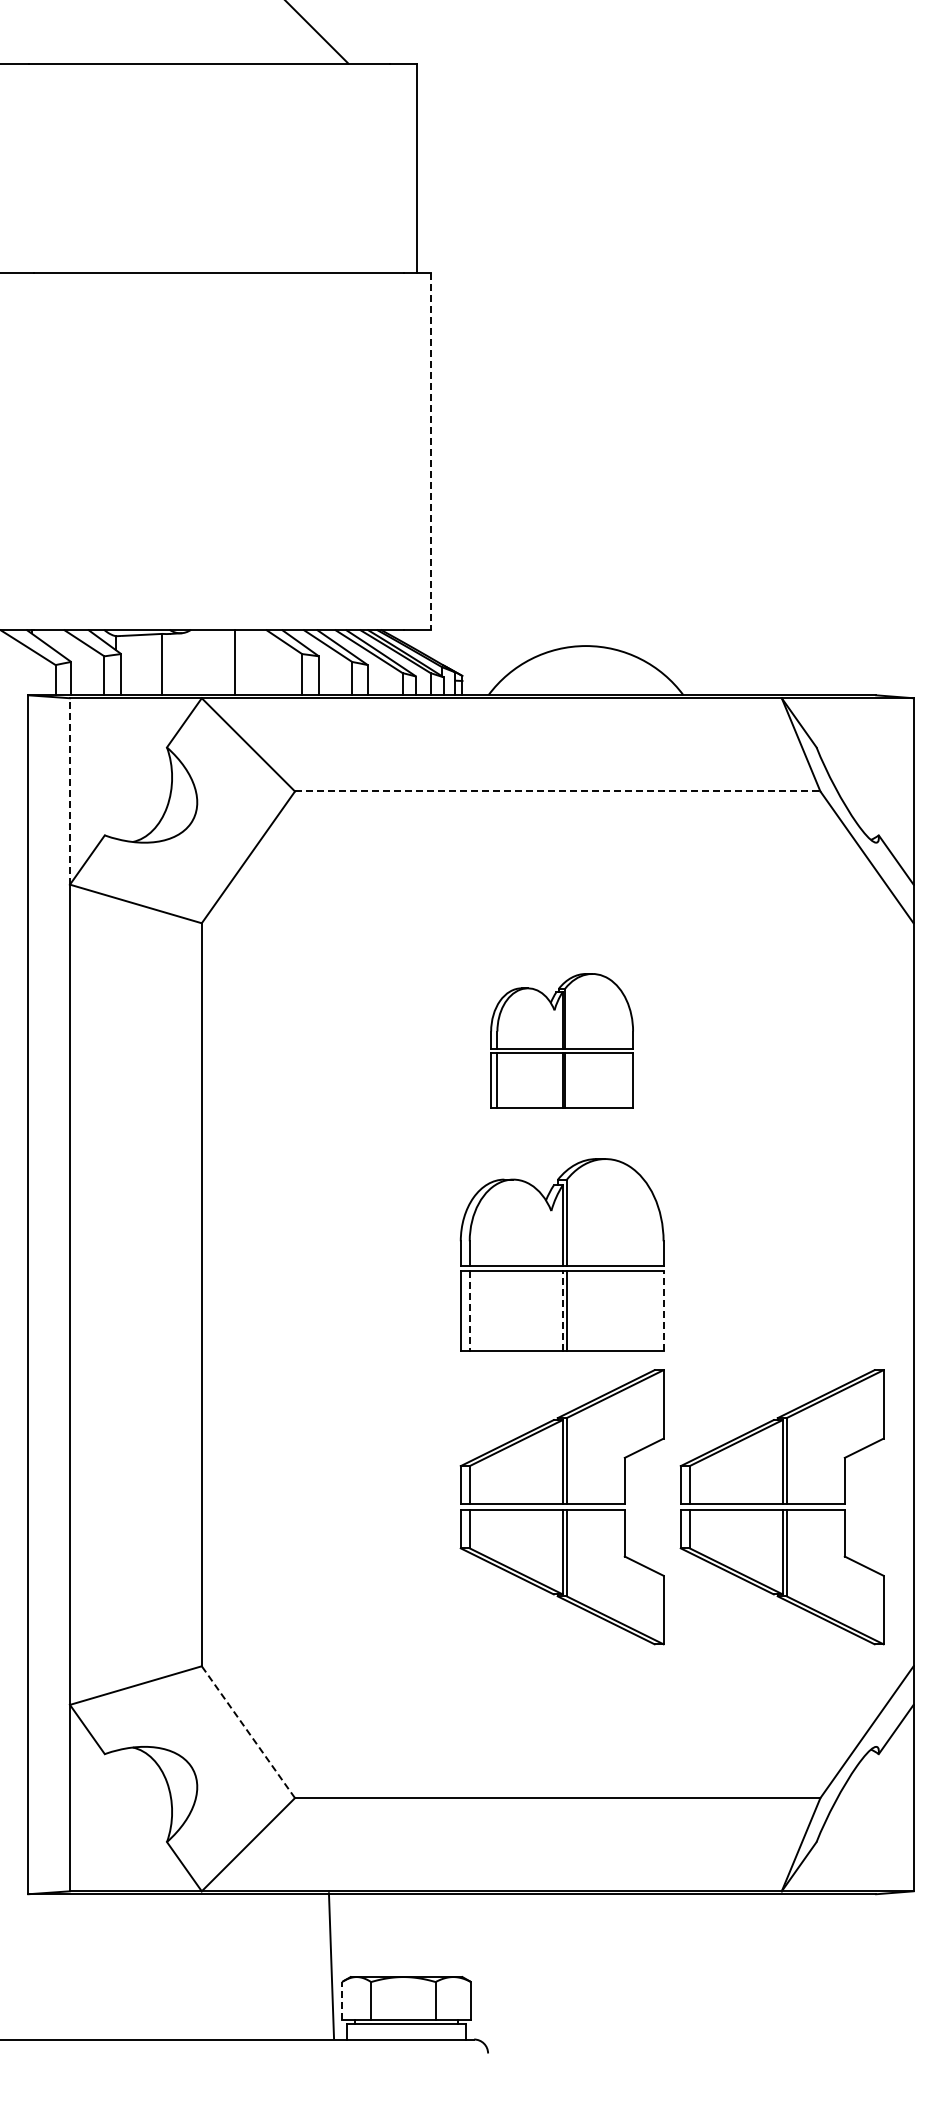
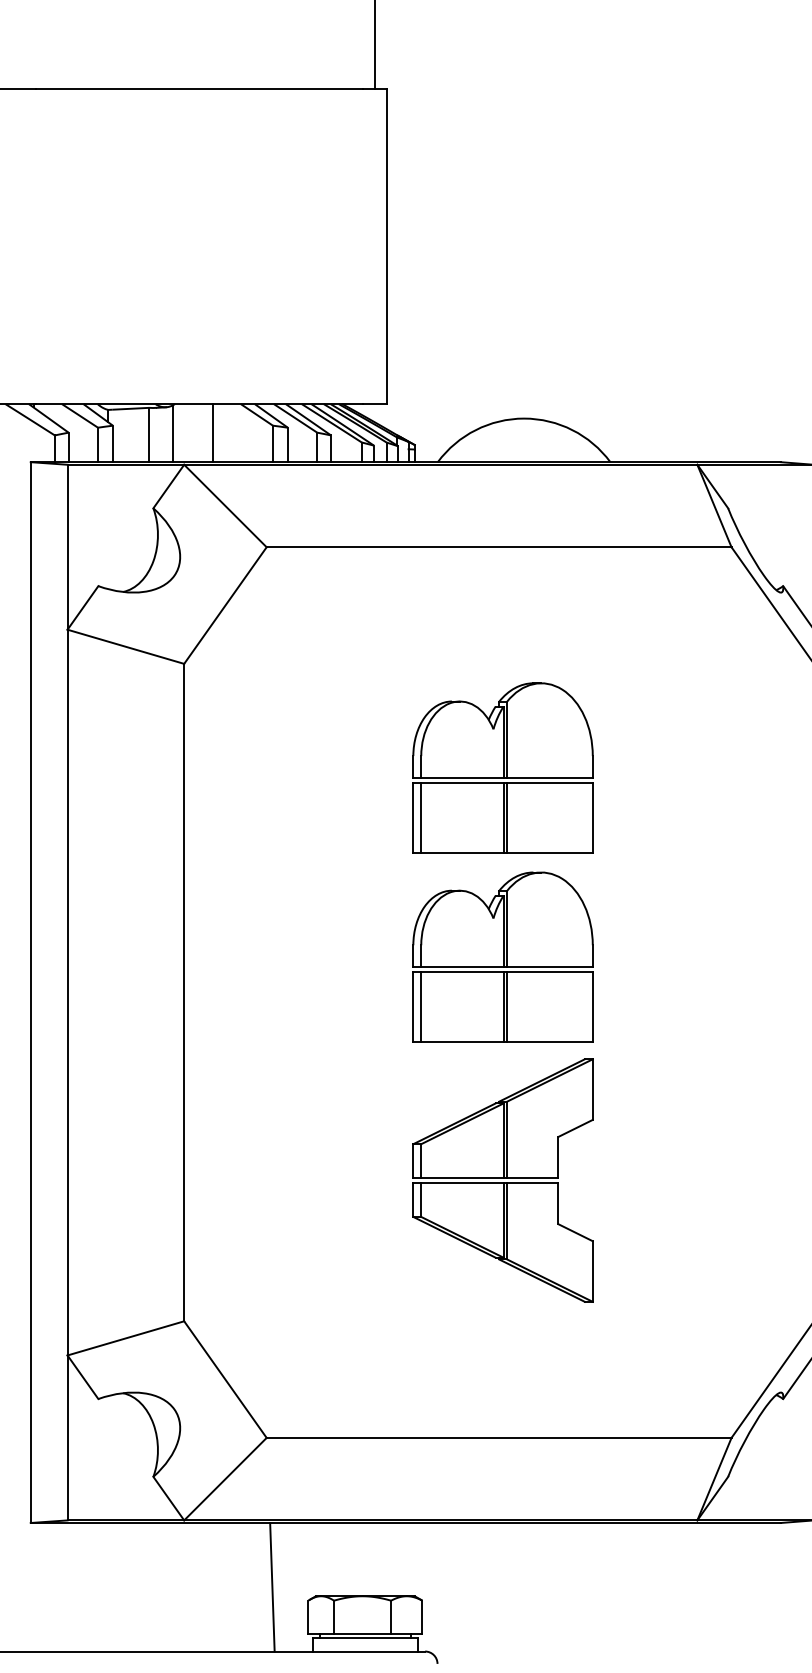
line: (431, 451) -> (387, 246), dashed -> solid
line: (188, 663) -> (172, 434), added
line: (69, 790) -> (67, 546), dashed -> solid
line: (557, 791) -> (498, 547), dashed -> solid
part: (561, 1040) -> (502, 767), size x1.43
line: (469, 1311) -> (421, 1007), dashed -> solid
line: (562, 1311) -> (503, 1007), dashed -> solid
line: (663, 1311) -> (592, 1007), dashed -> solid
part: (781, 1507) -> (697, 1180), removed
line: (248, 1732) -> (225, 1379), dashed -> solid
line: (331, 1965) -> (272, 1586), moved
line: (342, 2000) -> (308, 1617), dashed -> solid

